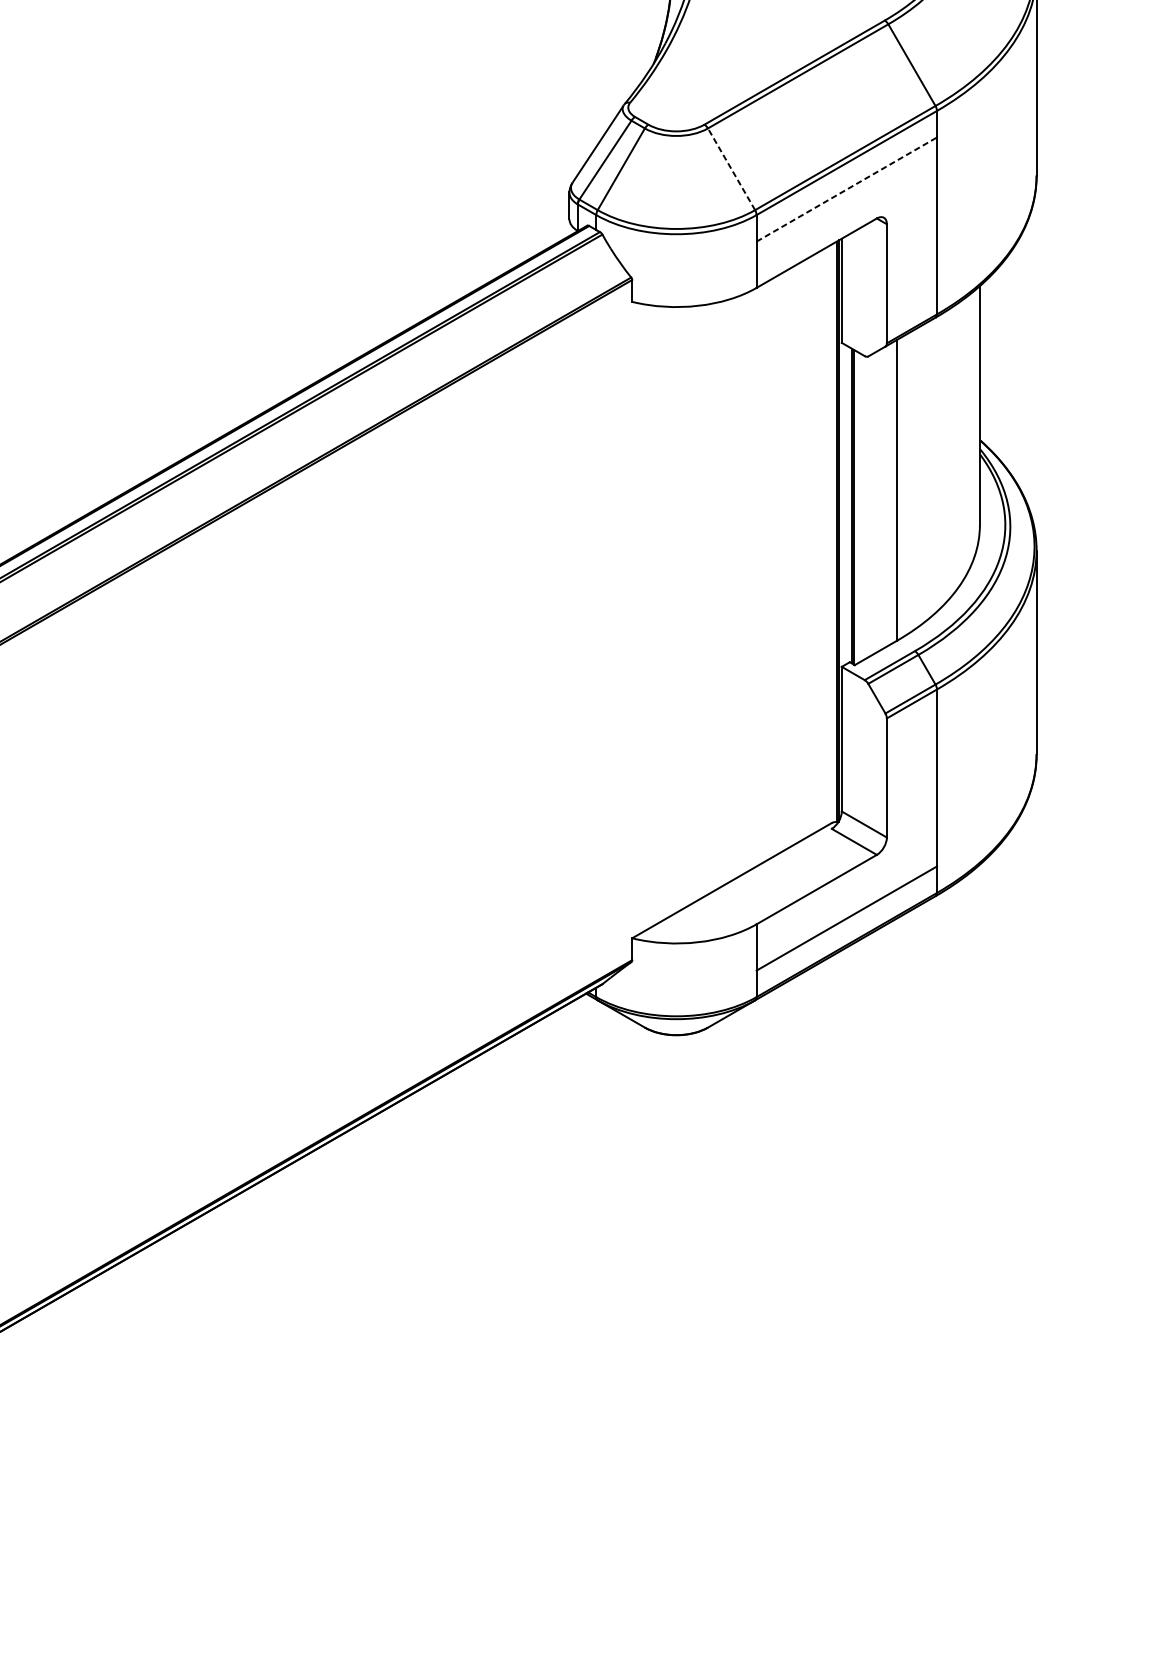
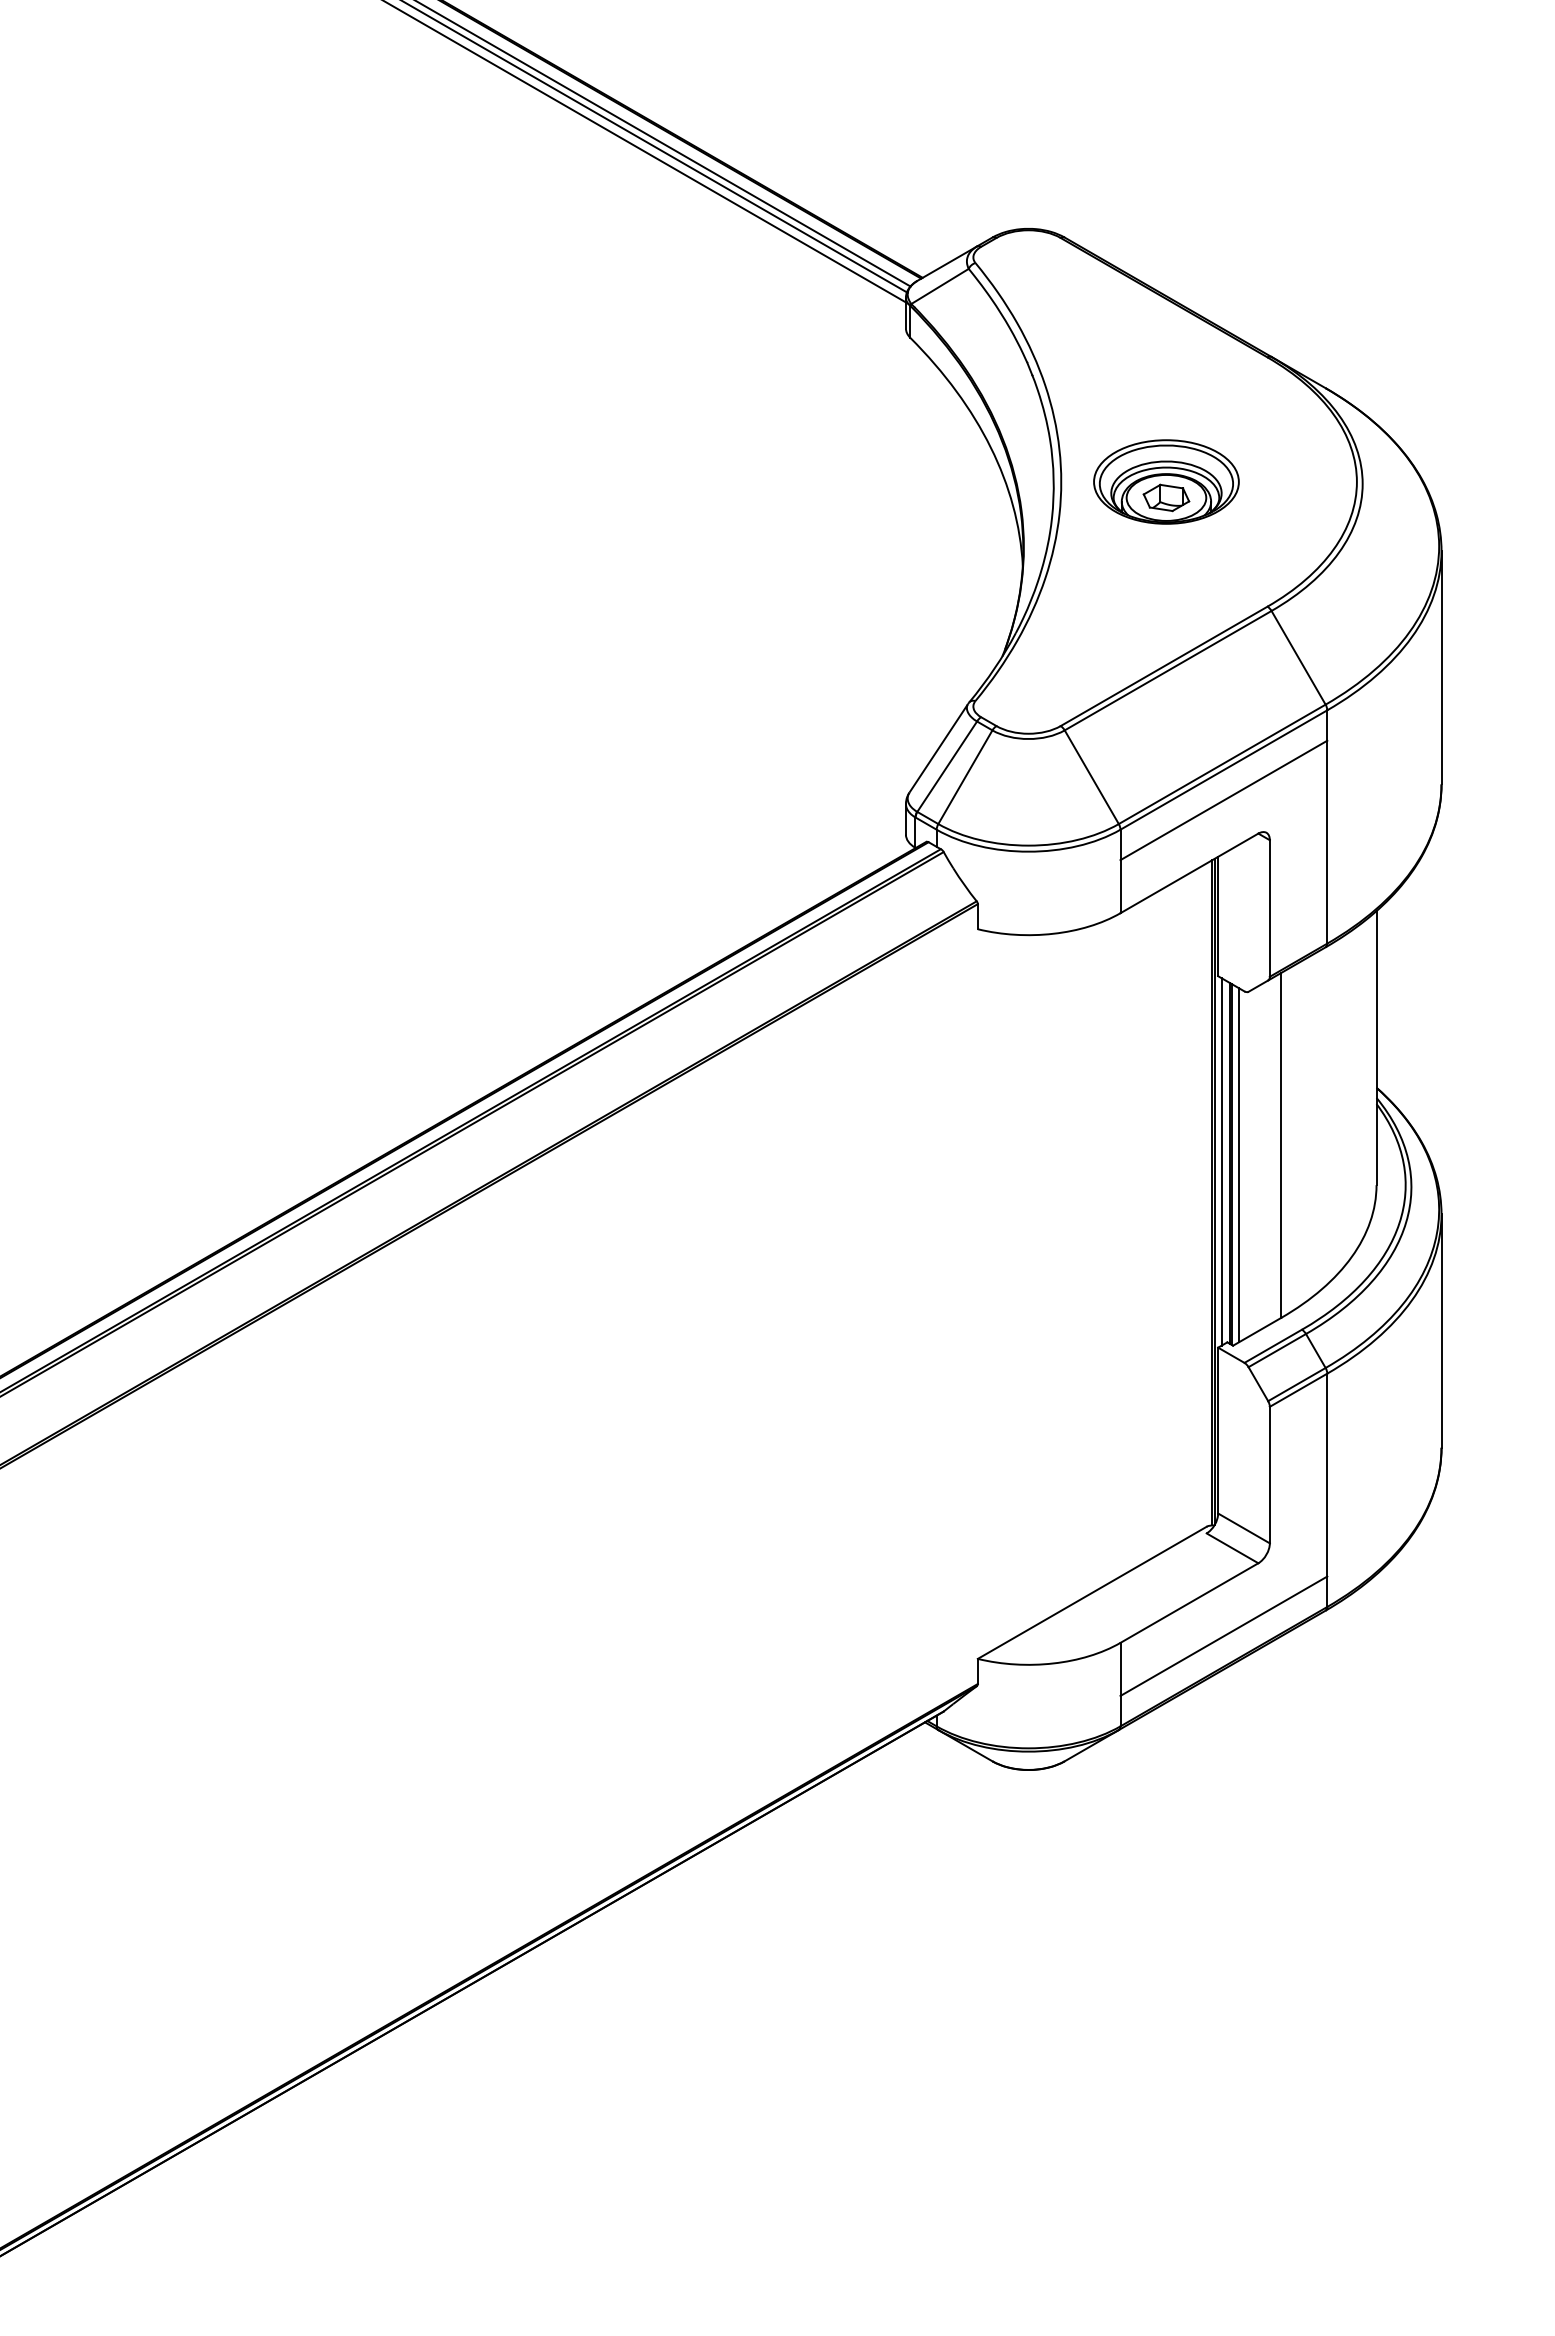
line: (731, 168) -> (1091, 776), dashed -> solid
line: (847, 189) -> (1224, 800), dashed -> solid
line: (844, 504) -> (1221, 1161), added
line: (859, 507) -> (1238, 1165), added

